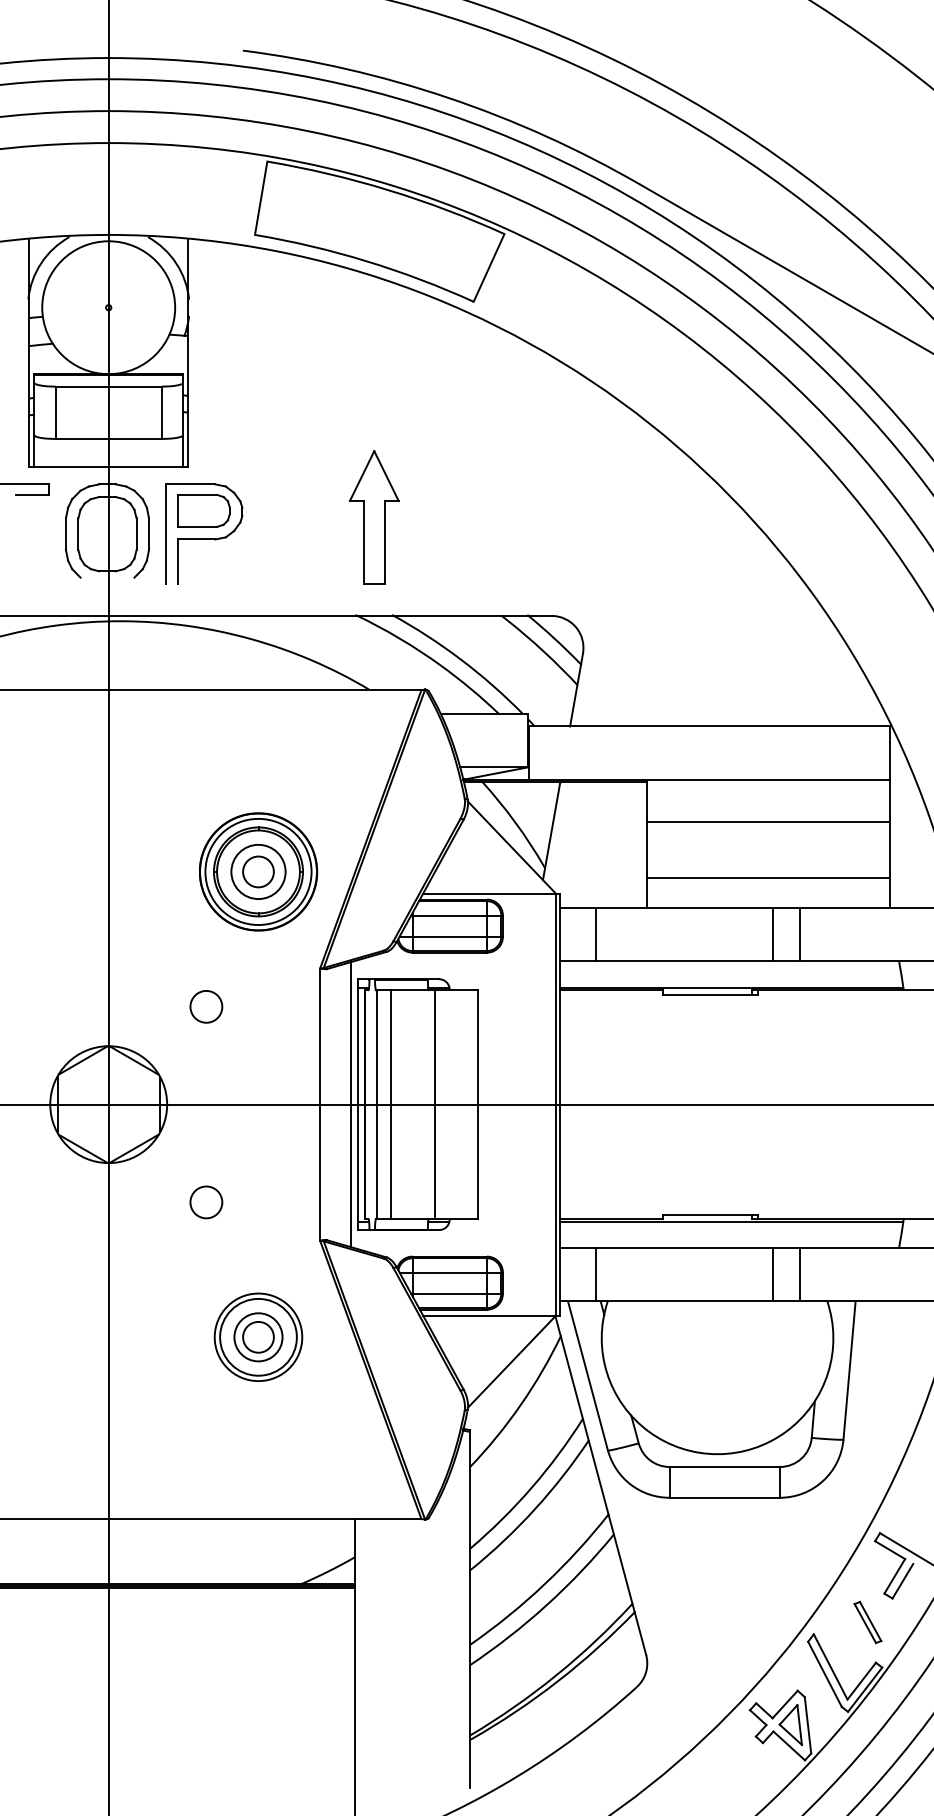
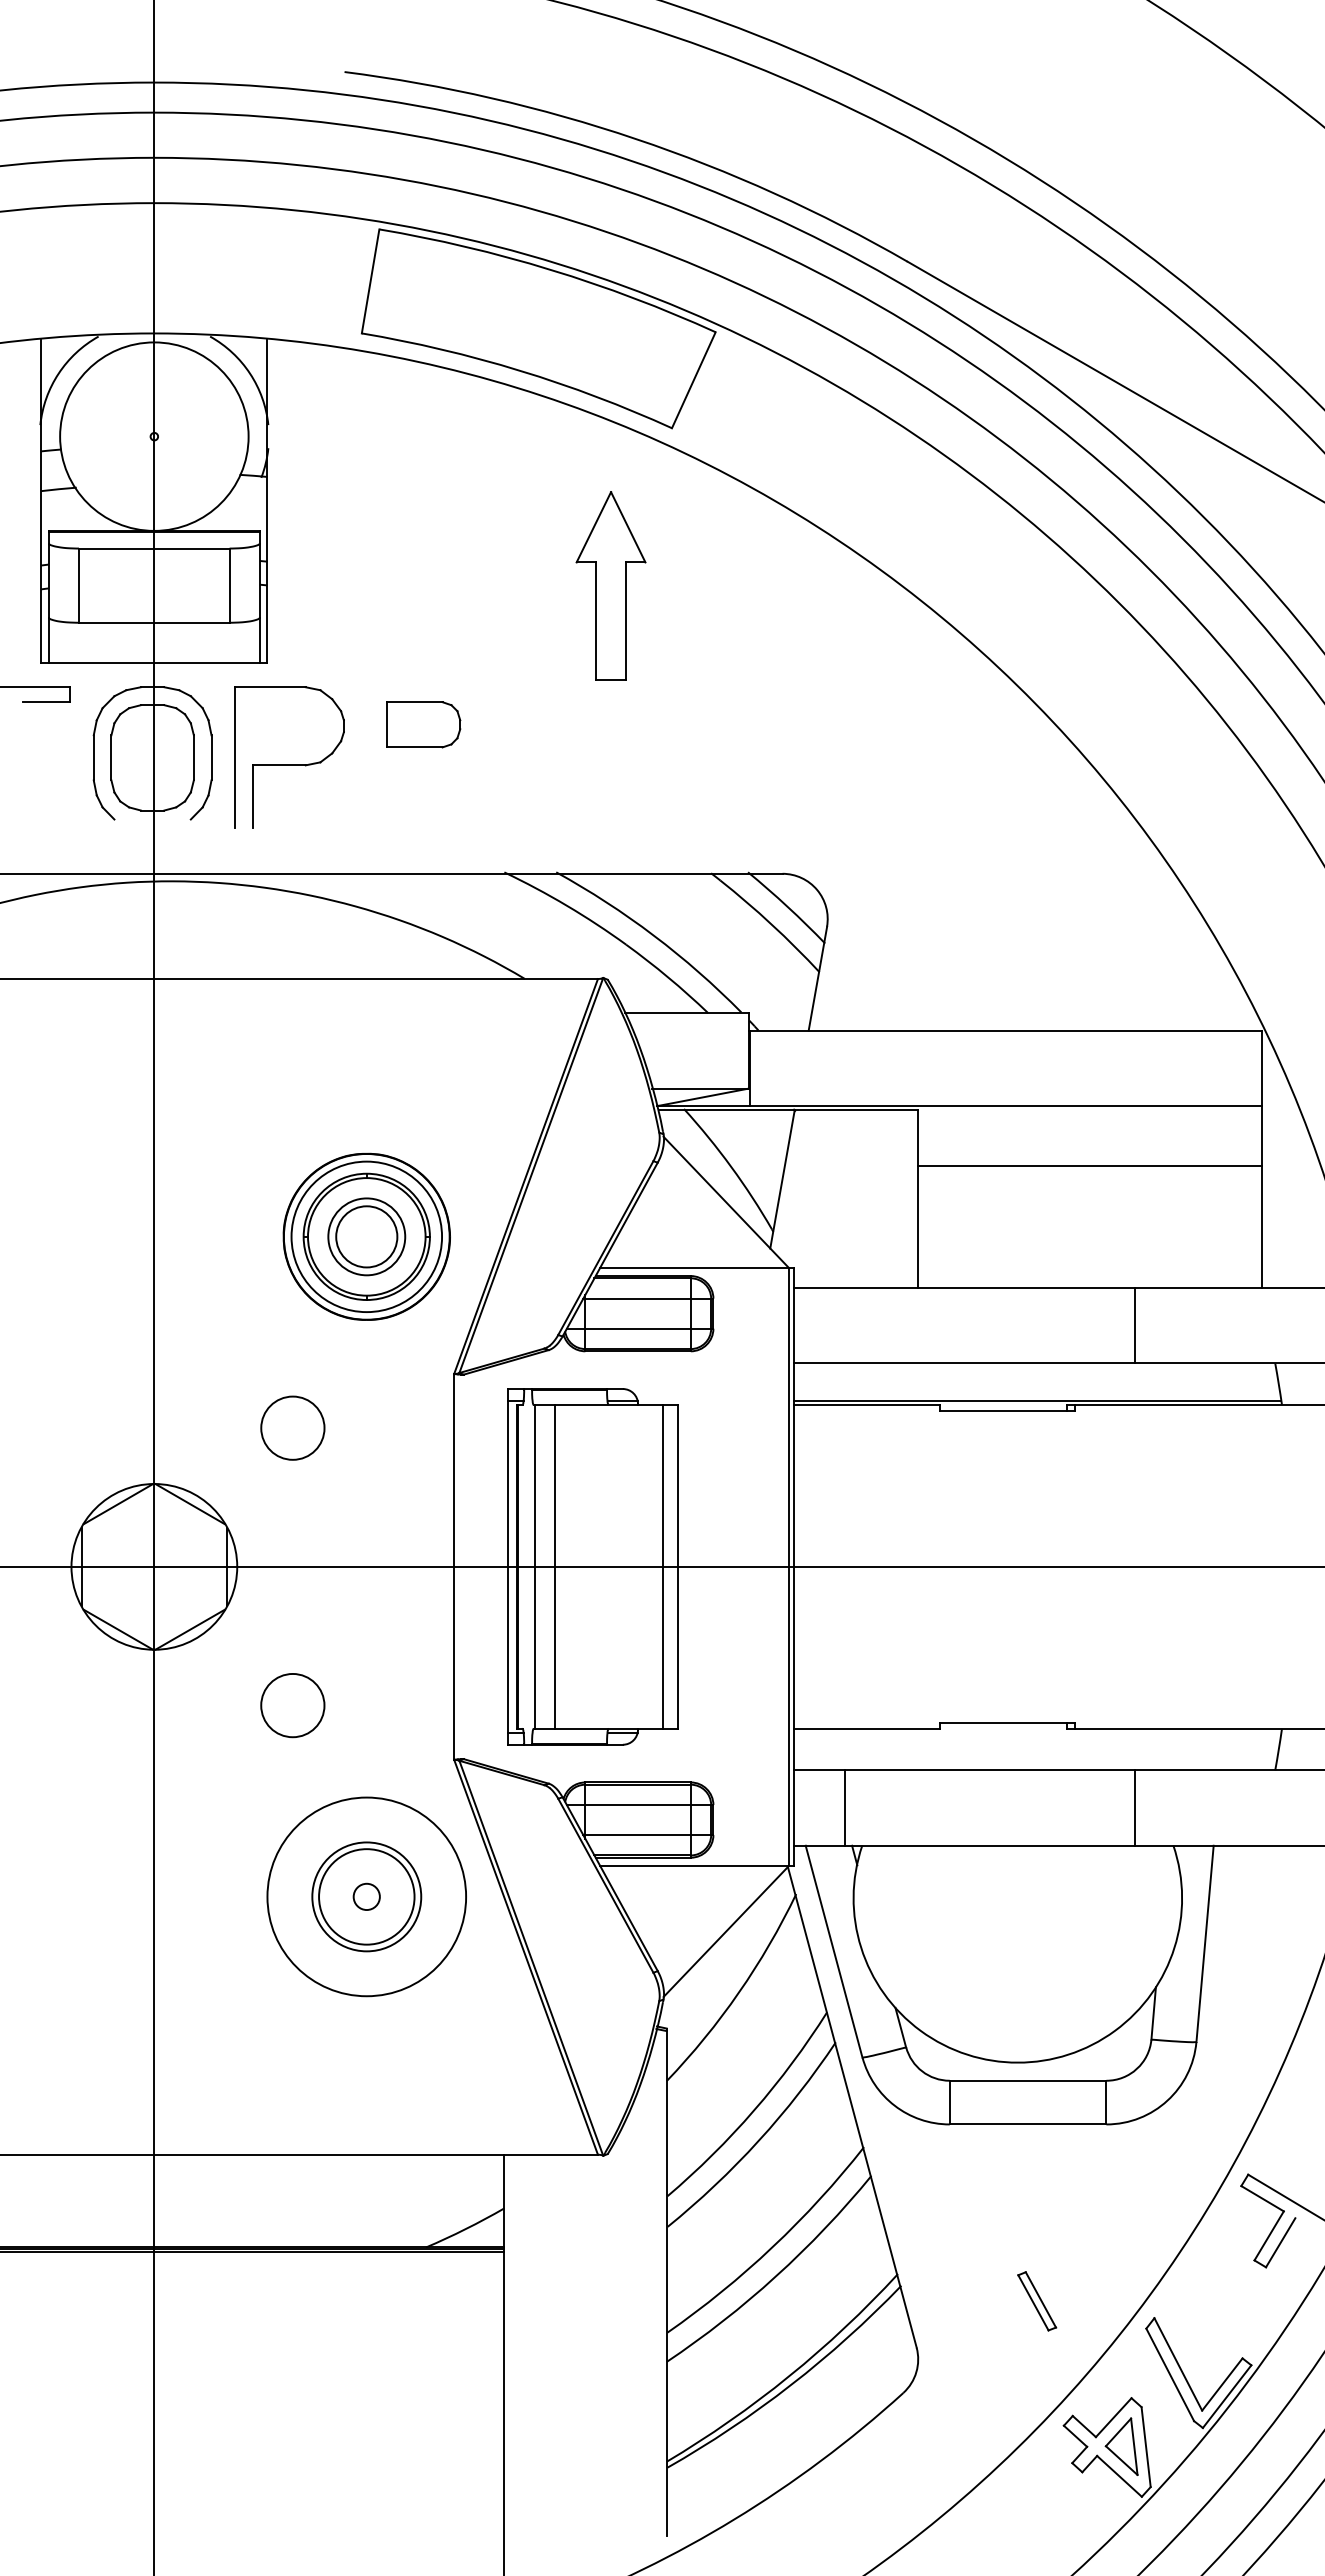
part: (203, 510) -> (423, 724), moved
part: (373, 517) -> (610, 585), moved
circle: (258, 871) -> (366, 1236), size x1.4
line: (768, 877) -> (1089, 1244), removed
line: (595, 934) -> (844, 1325), removed
line: (773, 934) -> (1096, 1325), removed
circle: (206, 1006) -> (292, 1427), size x1.4
line: (351, 1104) -> (498, 1566), removed
line: (434, 1104) -> (662, 1566), moved
circle: (206, 1202) -> (292, 1705), size x1.4
line: (731, 1221) -> (1037, 1732), removed
line: (773, 1274) -> (1096, 1807), removed
circle: (258, 1337) -> (366, 1896), size x0.6
circle: (258, 1337) -> (366, 1896), size x1.4
circle: (258, 1337) -> (366, 1896), size x1.6
part: (868, 1622) -> (1037, 2301), moved

